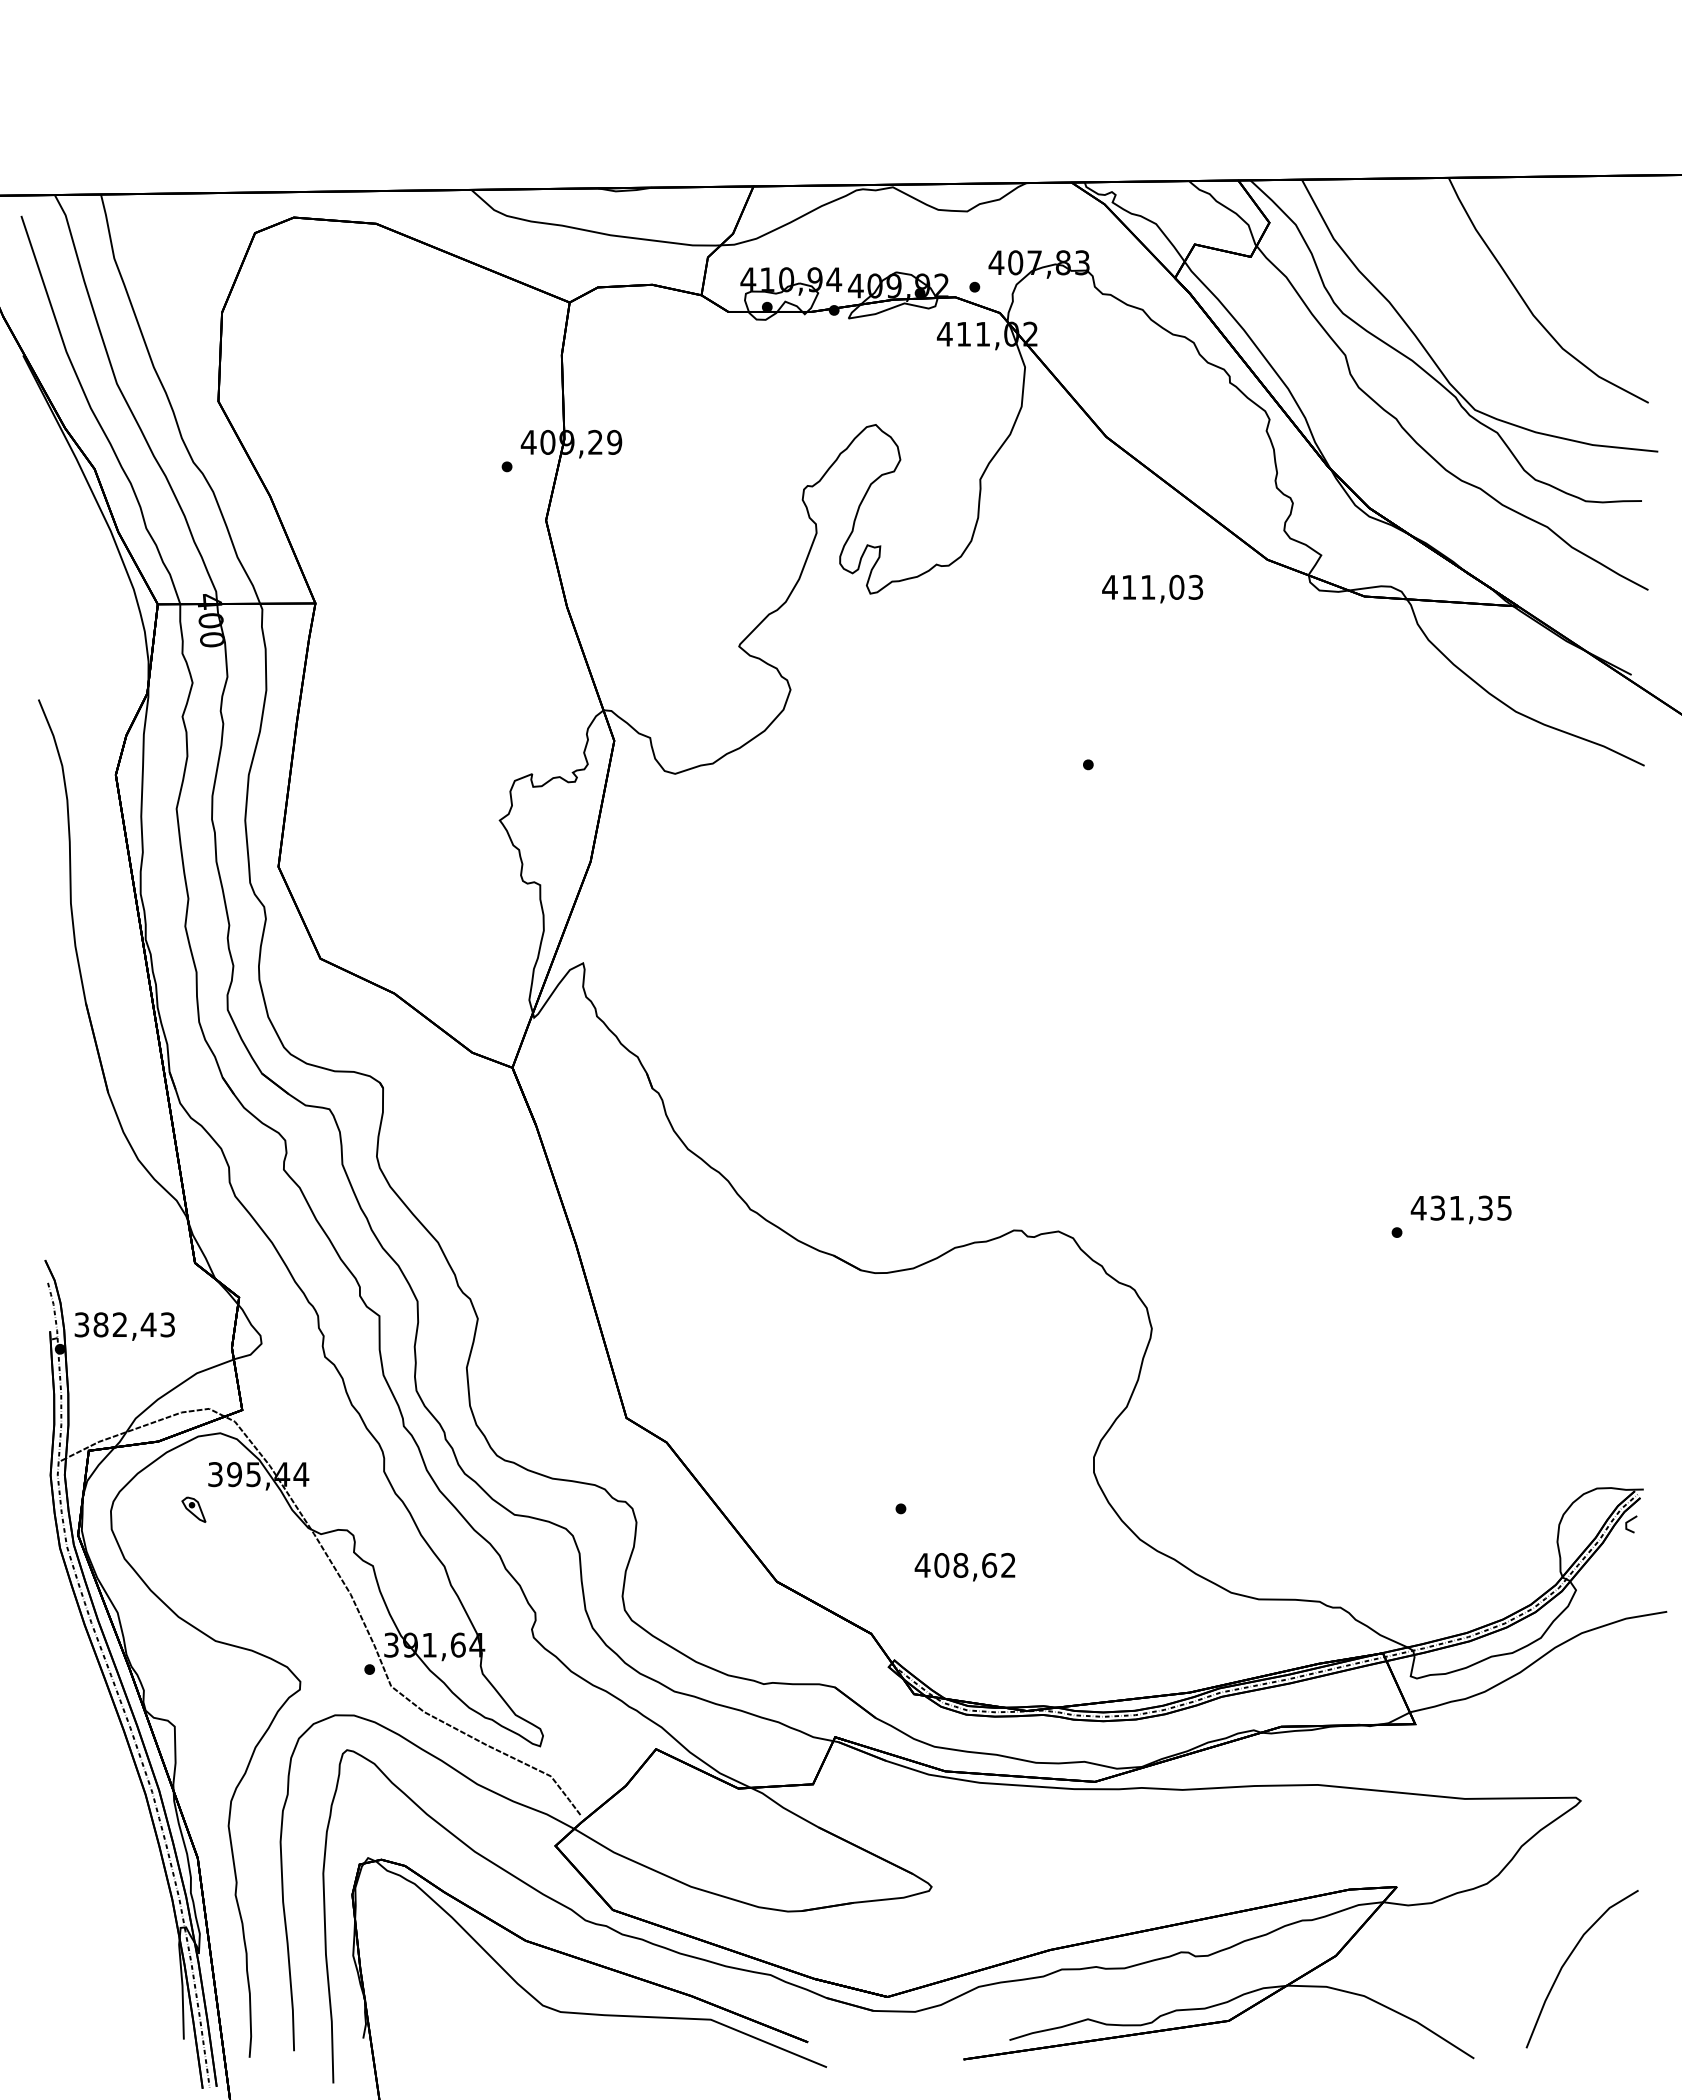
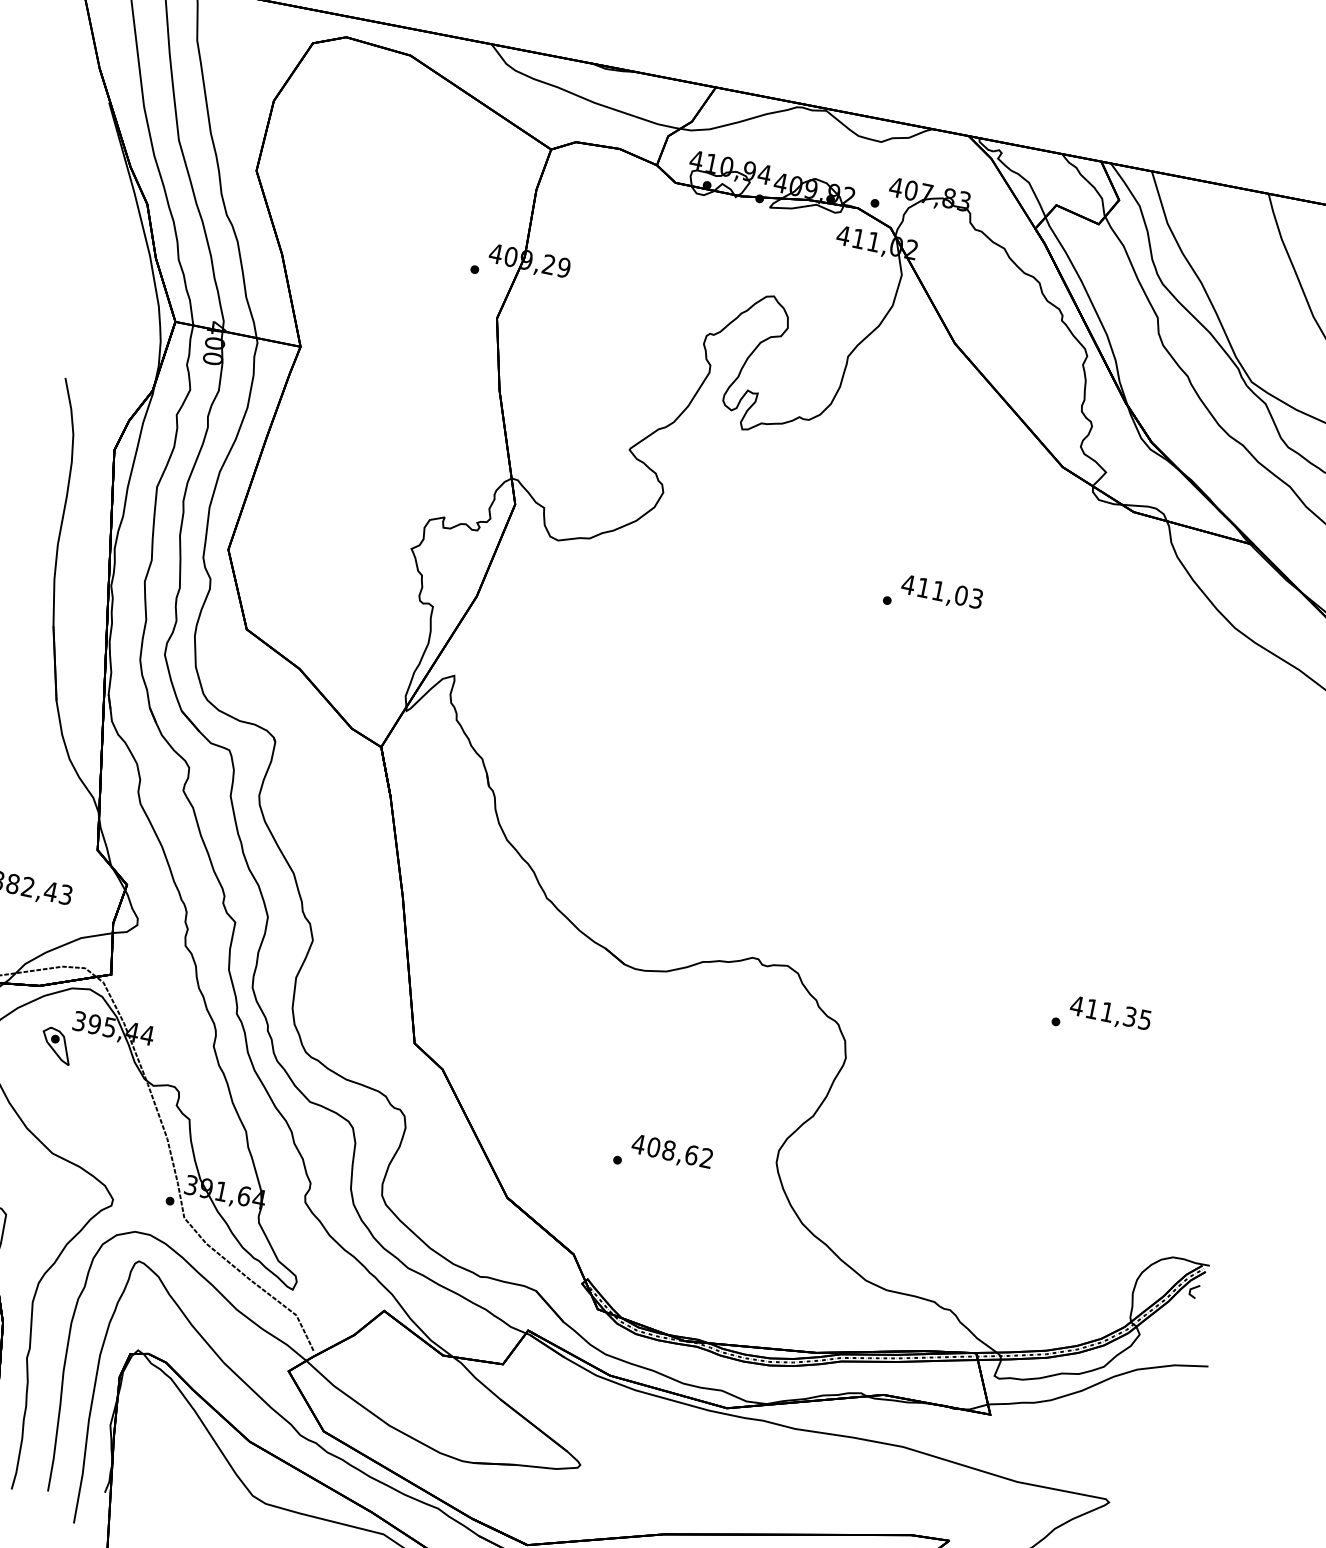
text: (1152, 588) -> (941, 592), moved
text: (1437, 1207) -> (1092, 1008), 431,35 -> 411,35
part: (193, 1509) -> (56, 1045), size x1.67
text: (964, 1567) -> (671, 1152), moved

